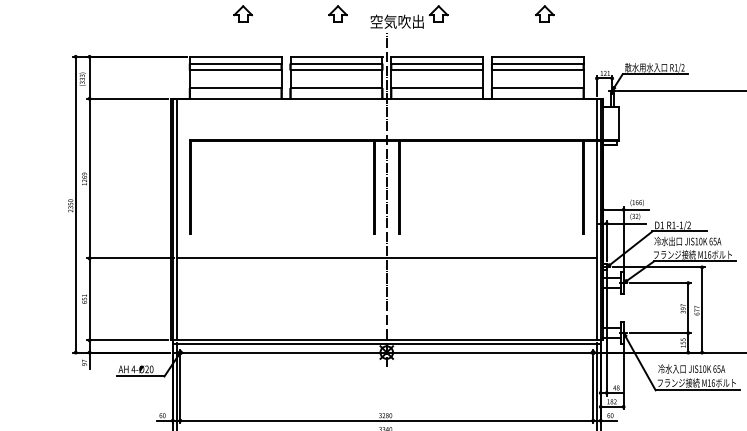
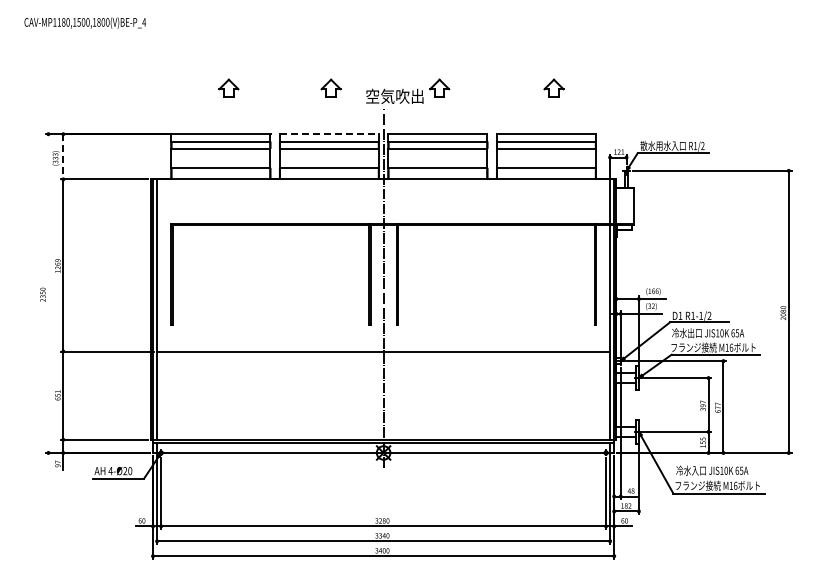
line: (336, 57) -> (329, 134), solid -> dashed
line: (89, 77) -> (63, 156), solid -> dashed
line: (75, 204) -> (48, 293), removed

